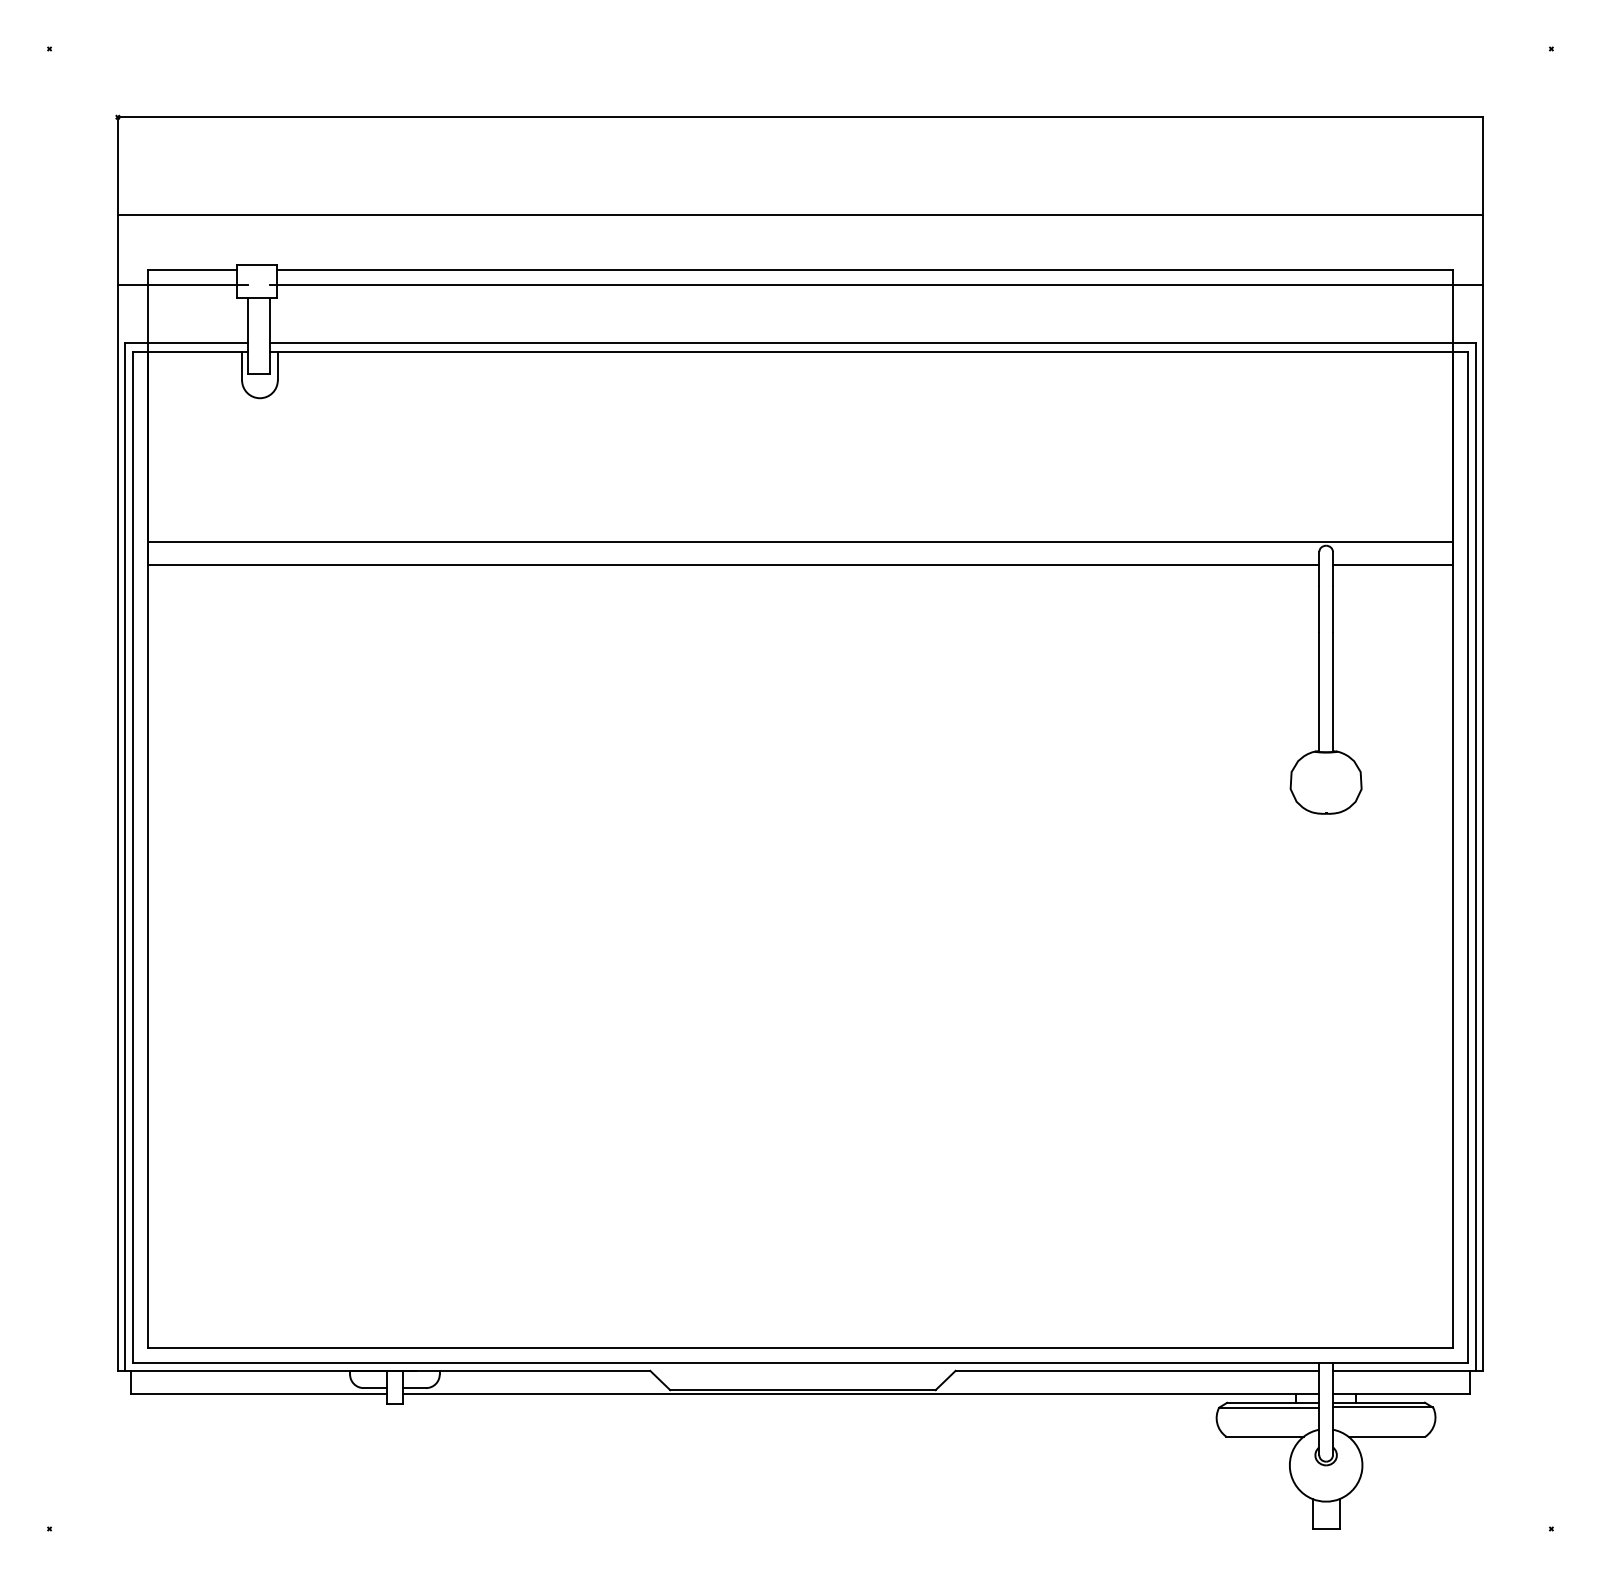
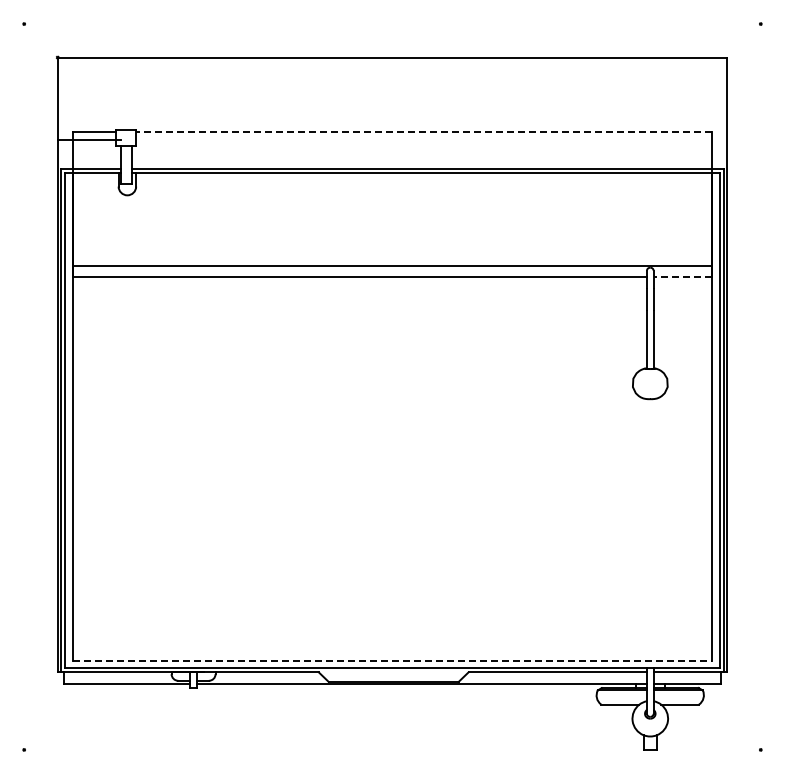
line: (800, 215) -> (392, 105), removed
line: (863, 270) -> (423, 132), solid -> dashed
line: (875, 284) -> (429, 139), removed
line: (1391, 565) -> (682, 277), solid -> dashed
line: (800, 1348) -> (392, 661), solid -> dashed

